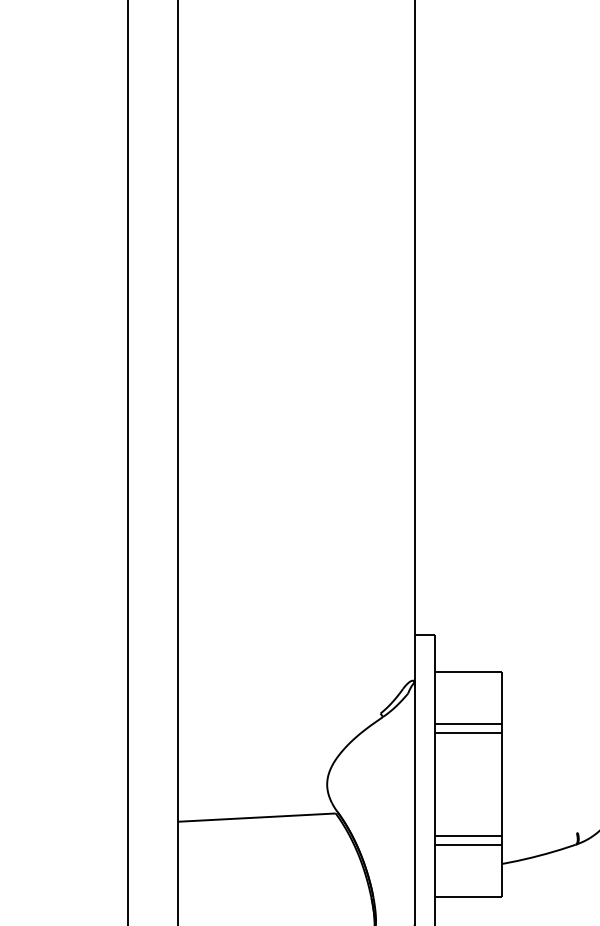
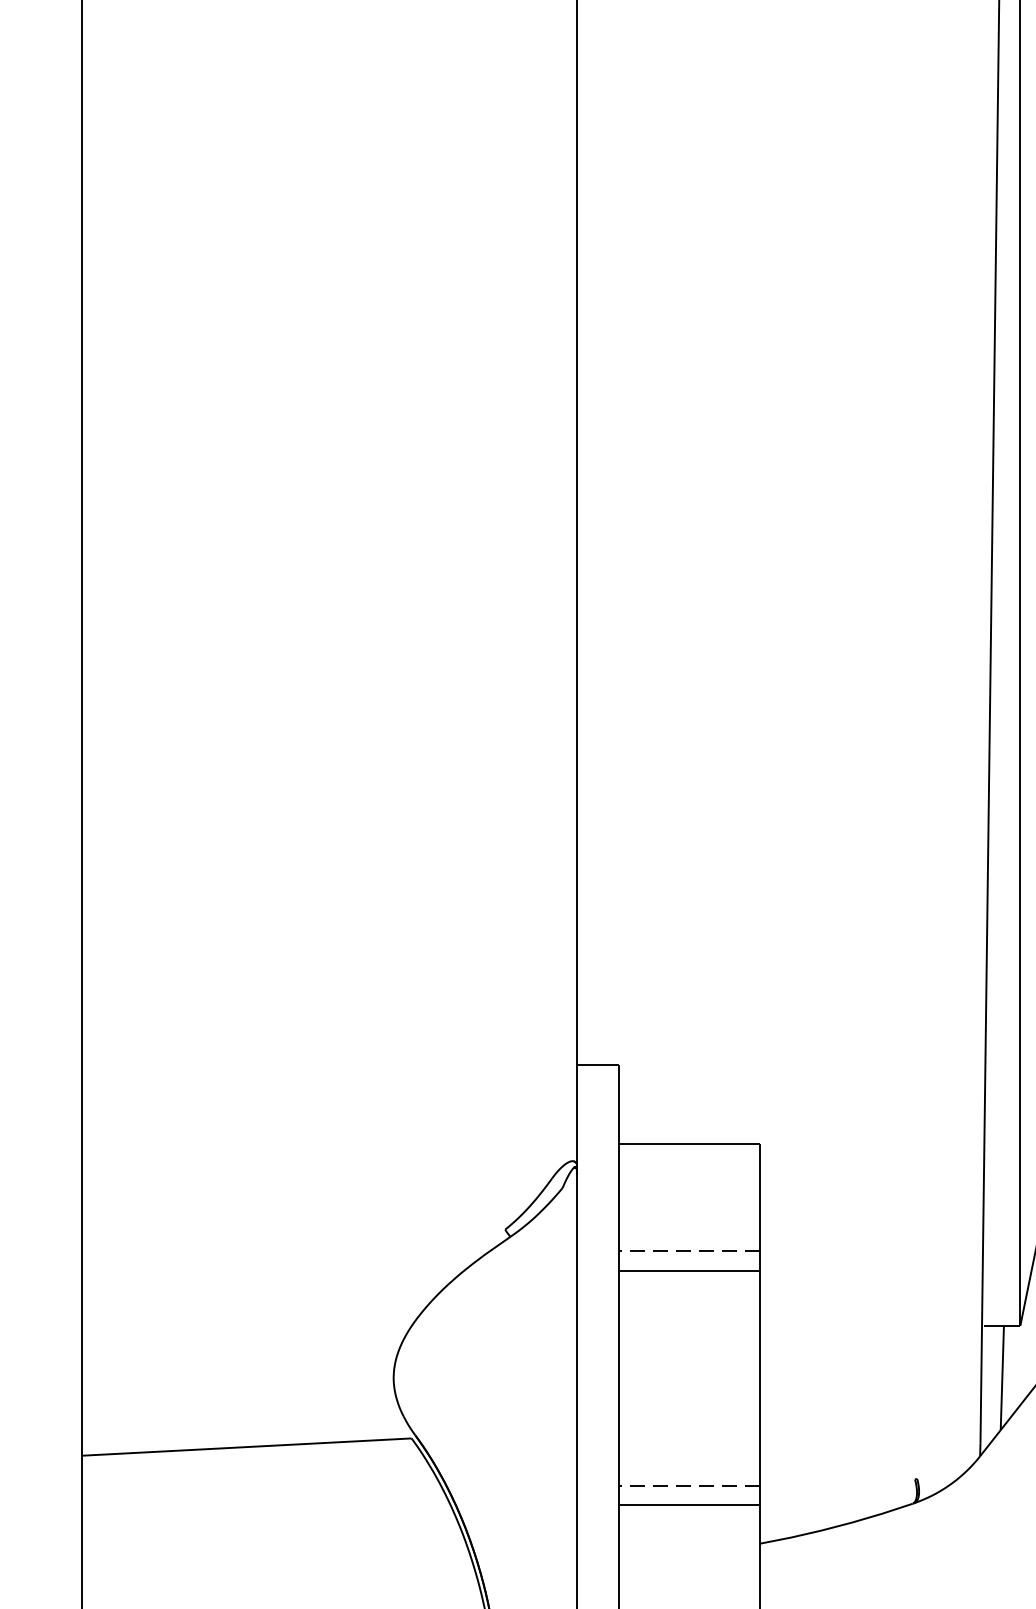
line: (468, 723) -> (688, 1250), solid -> dashed
line: (468, 836) -> (688, 1486), solid -> dashed

